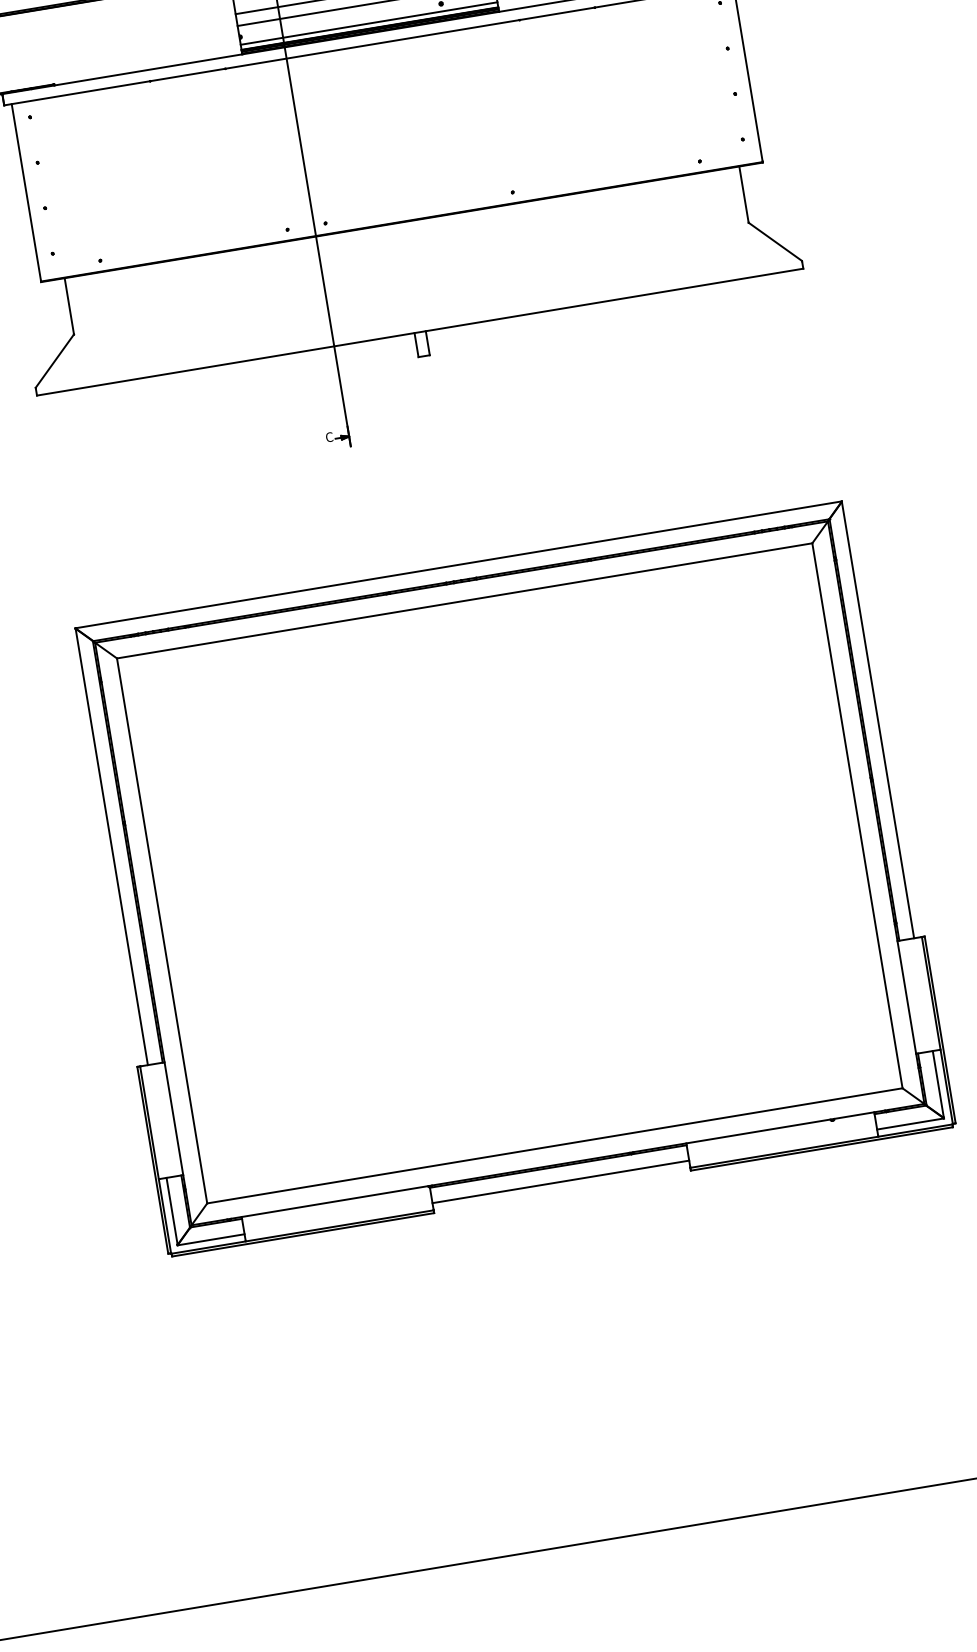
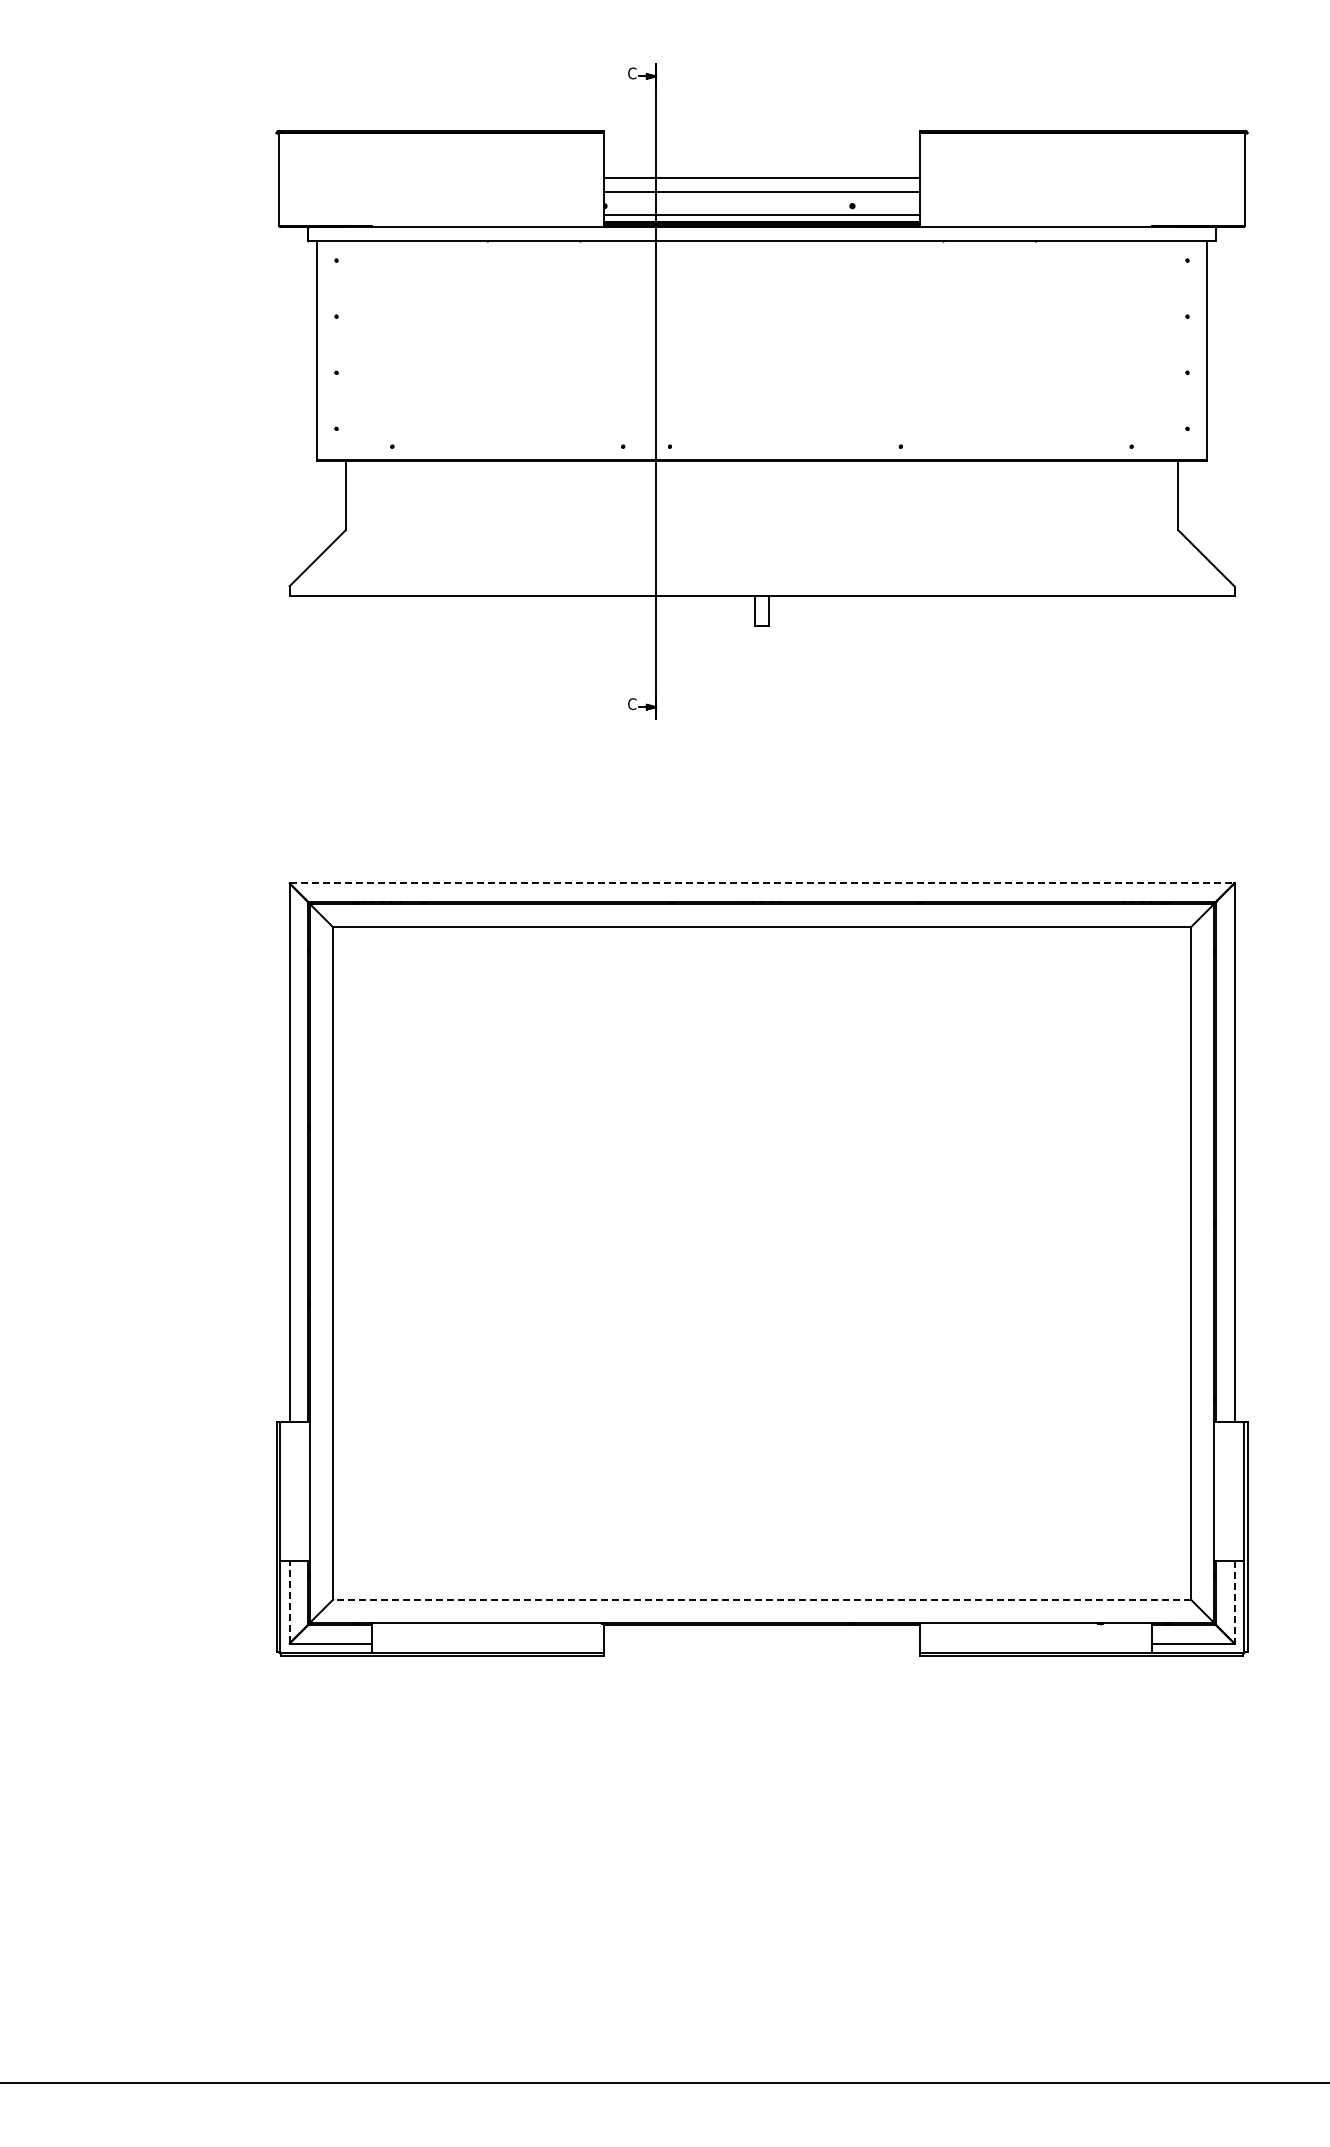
line: (459, 564) -> (762, 882), solid -> dashed
line: (938, 1084) -> (1234, 1602), solid -> dashed
line: (555, 1145) -> (762, 1599), solid -> dashed
line: (560, 1181) -> (761, 1643), removed
line: (171, 1210) -> (289, 1601), solid -> dashed

